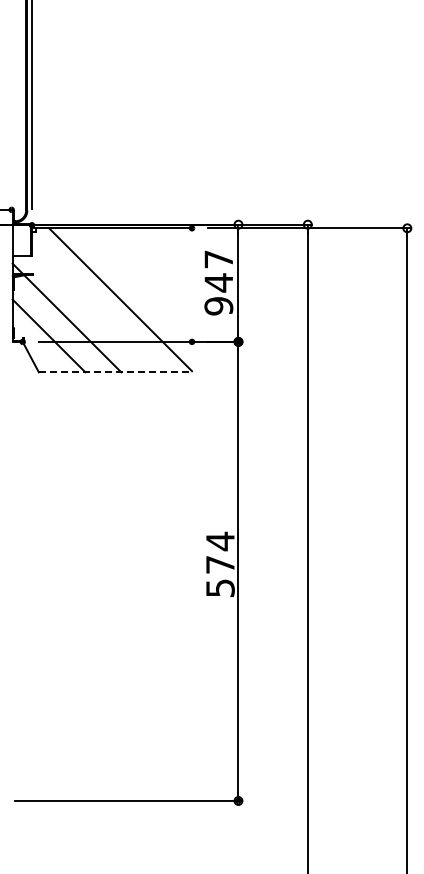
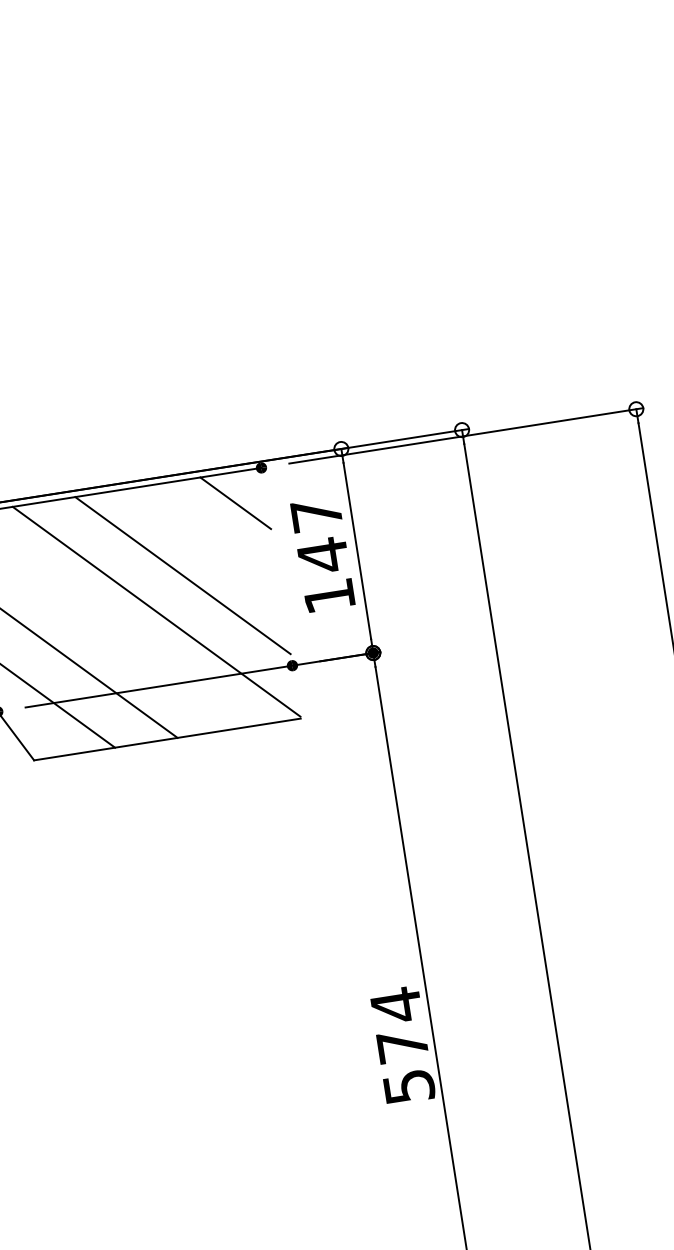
line: (174, 245) -> (235, 502), added
line: (138, 281) -> (182, 575), added
text: (218, 306) -> (328, 596), 947 -> 147
line: (115, 372) -> (167, 739), dashed -> solid

